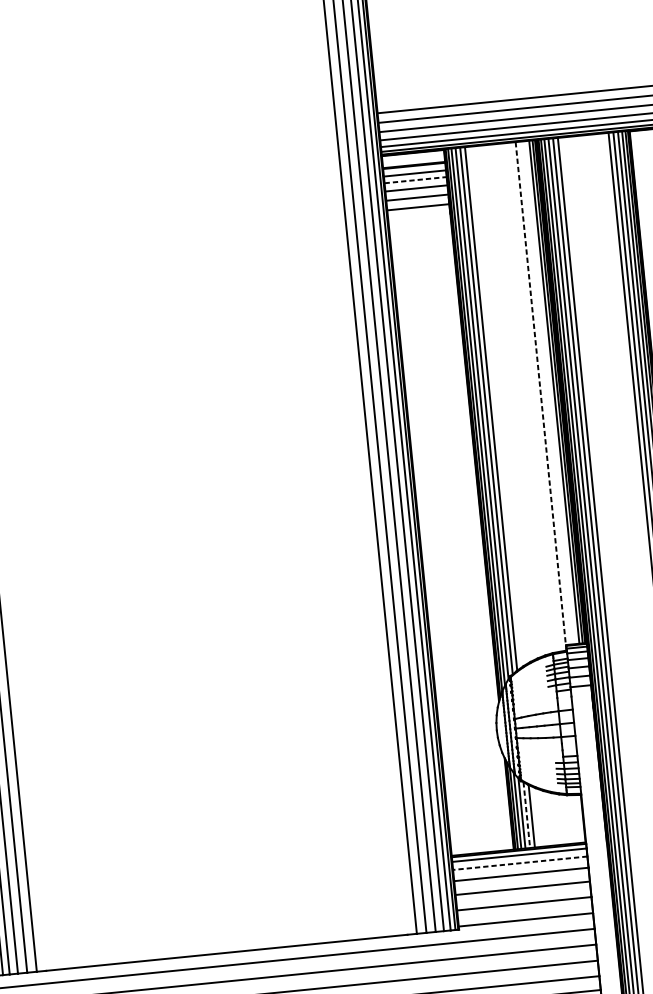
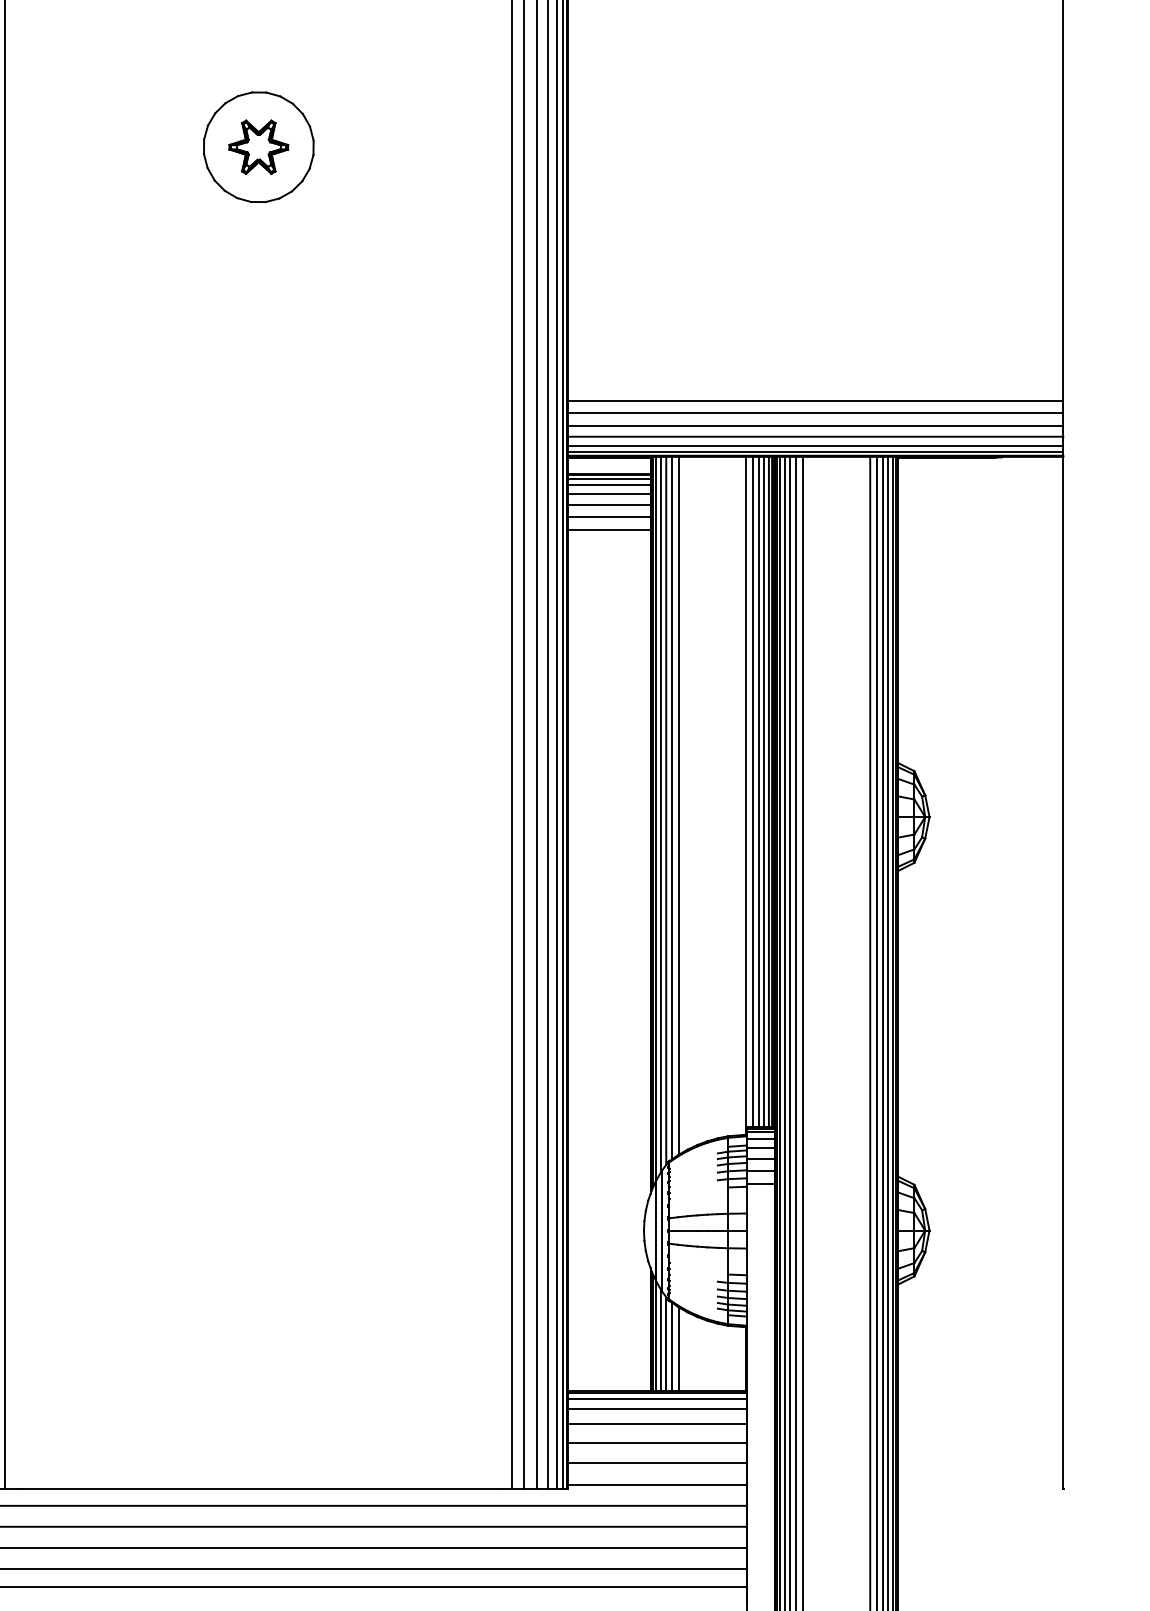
line: (413, 168) -> (608, 478), added
line: (415, 179) -> (609, 493), dashed -> solid
line: (545, 392) -> (752, 791), added
line: (549, 392) -> (758, 791), added
line: (541, 396) -> (746, 795), dashed -> solid
line: (526, 814) -> (672, 1346), dashed -> solid
line: (520, 863) -> (657, 1409), dashed -> solid

